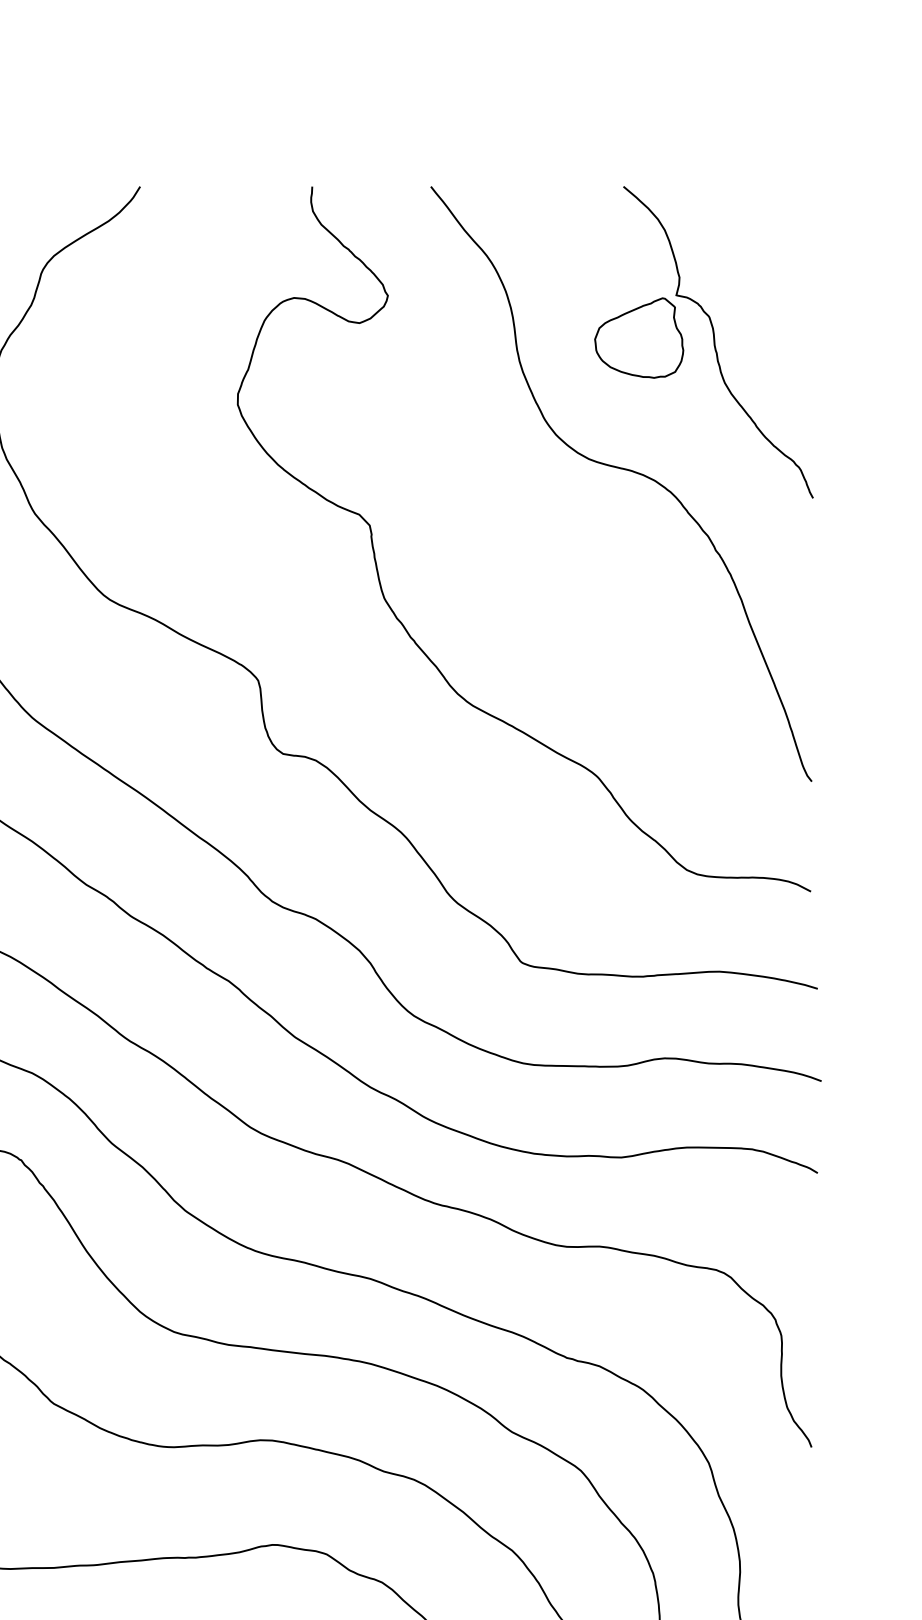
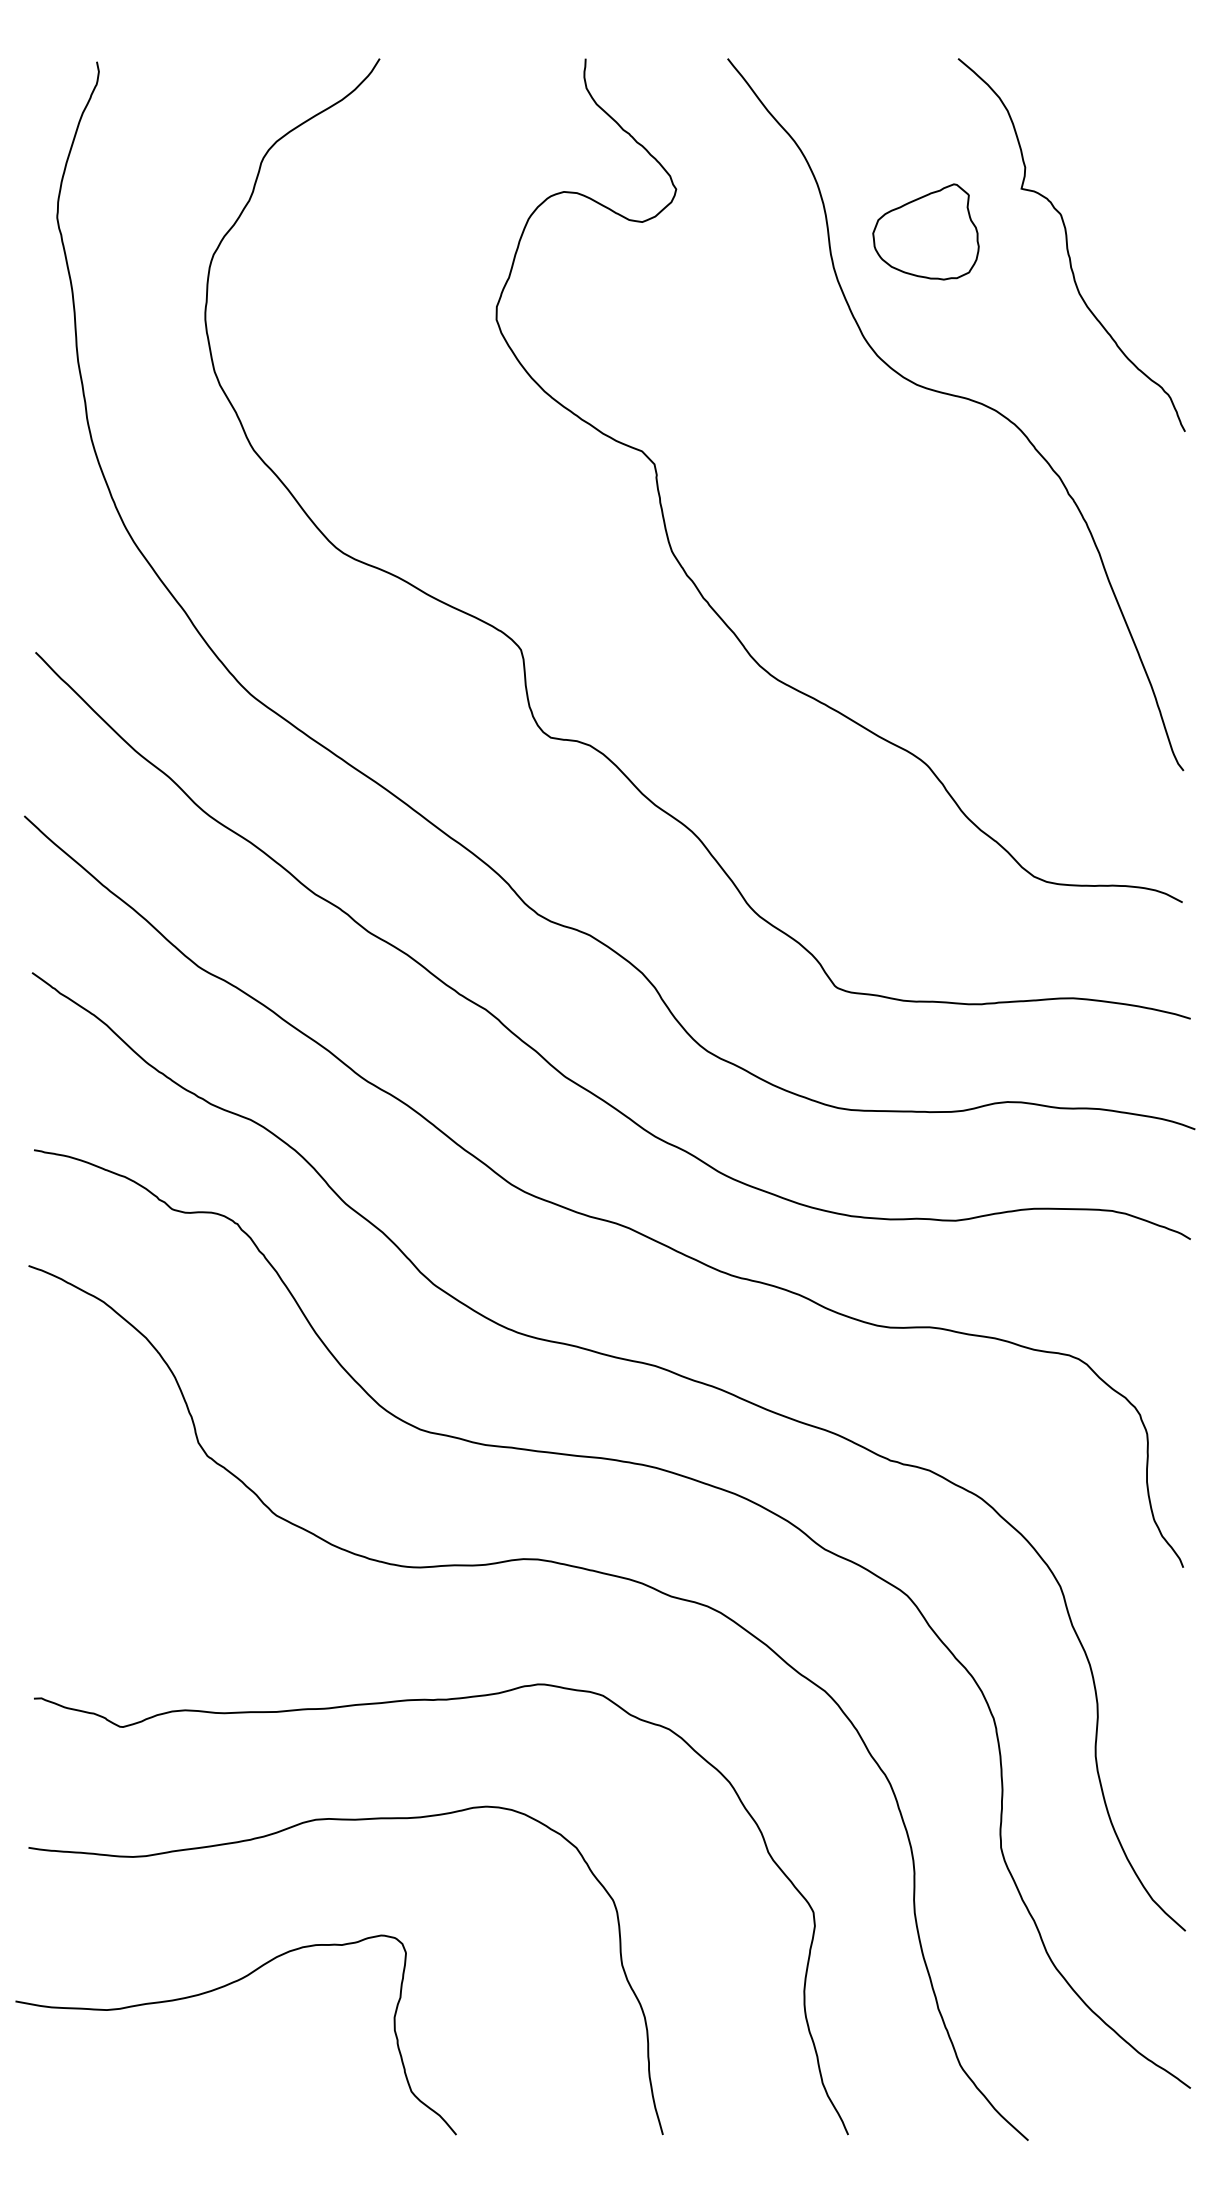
part: (638, 337) -> (925, 231), moved

